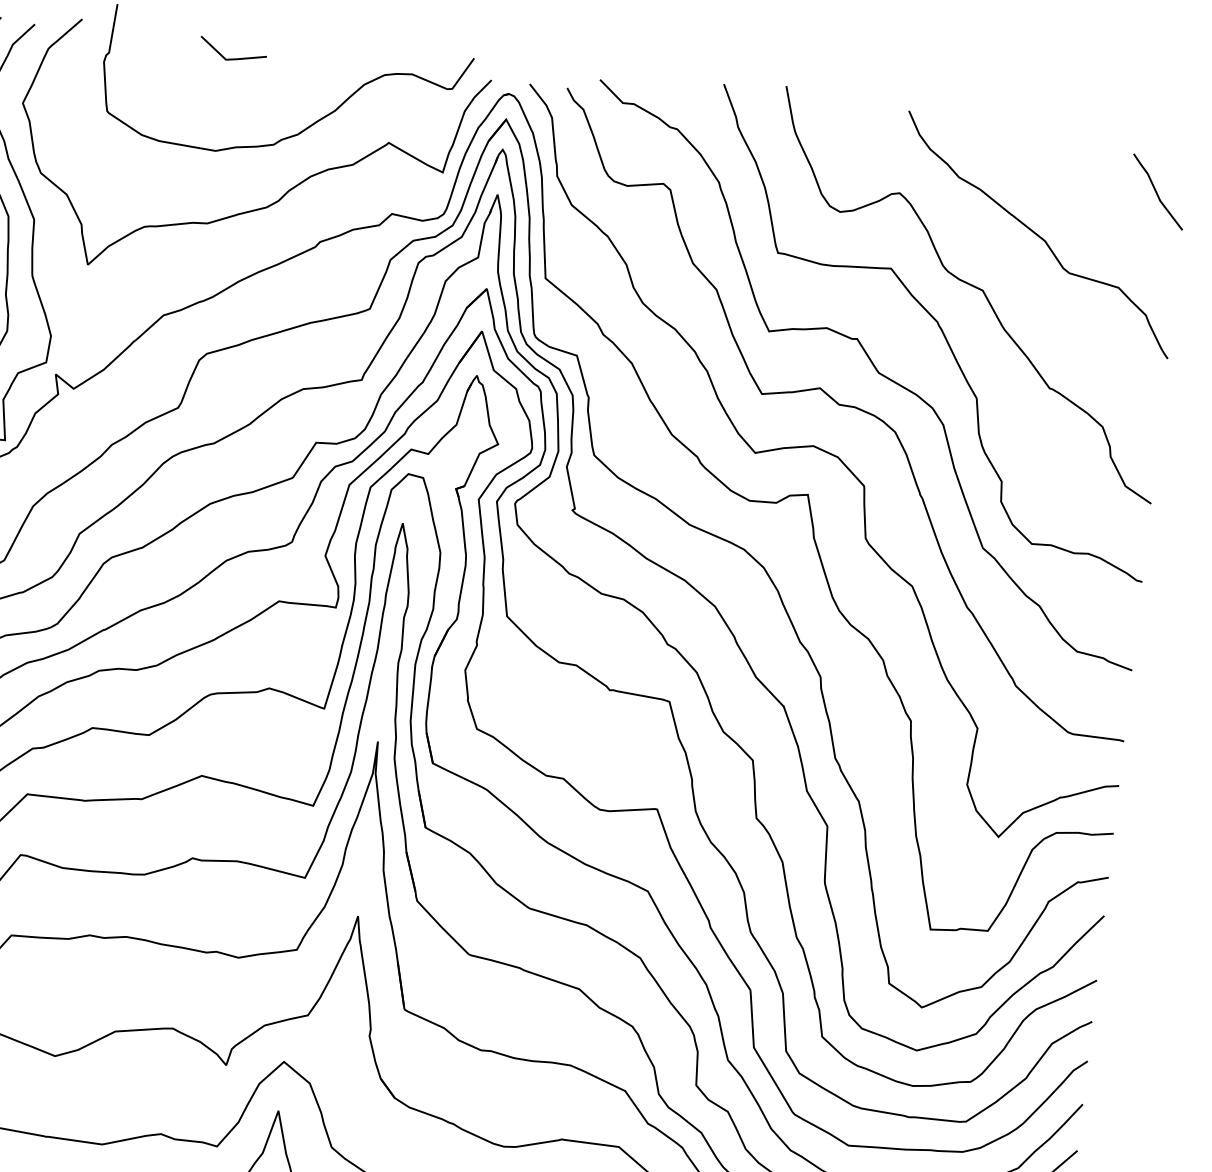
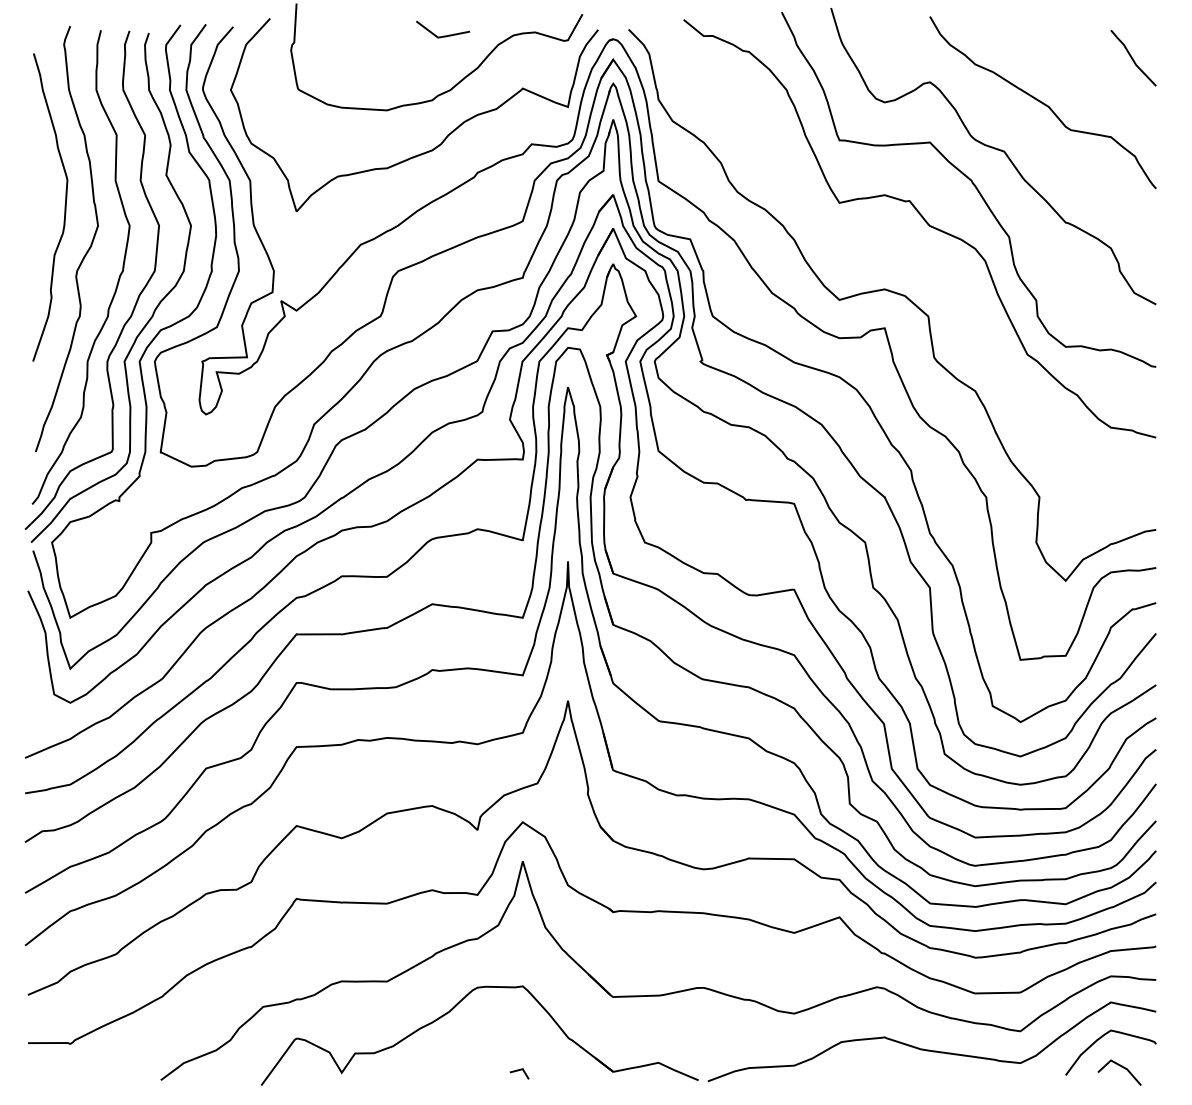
line: (233, 57) -> (443, 35), moved
curve: (846, 406) -> (907, 255), removed

